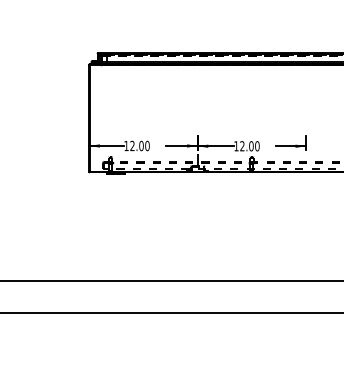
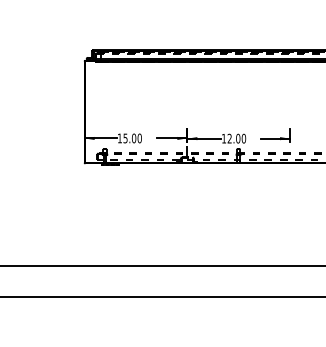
text: (132, 145) -> (125, 137), 12.00 -> 15.00

